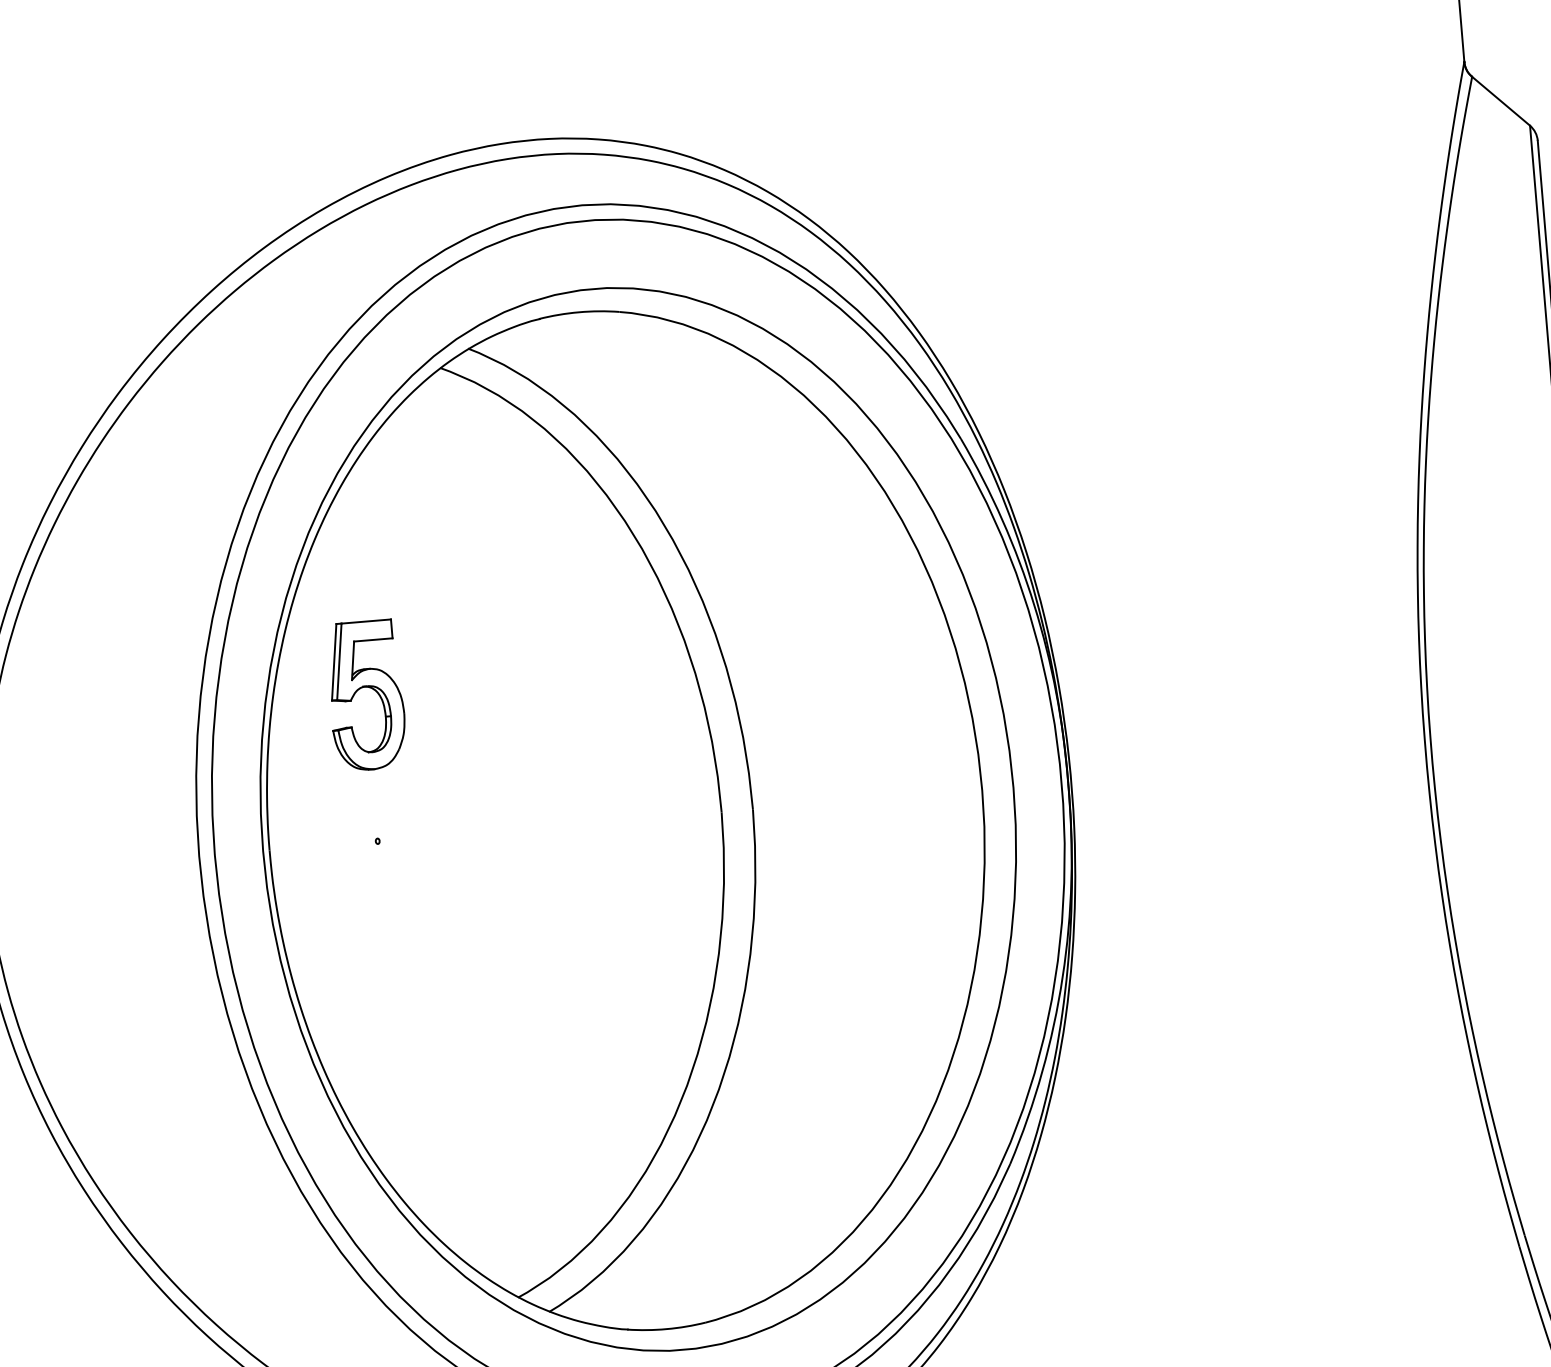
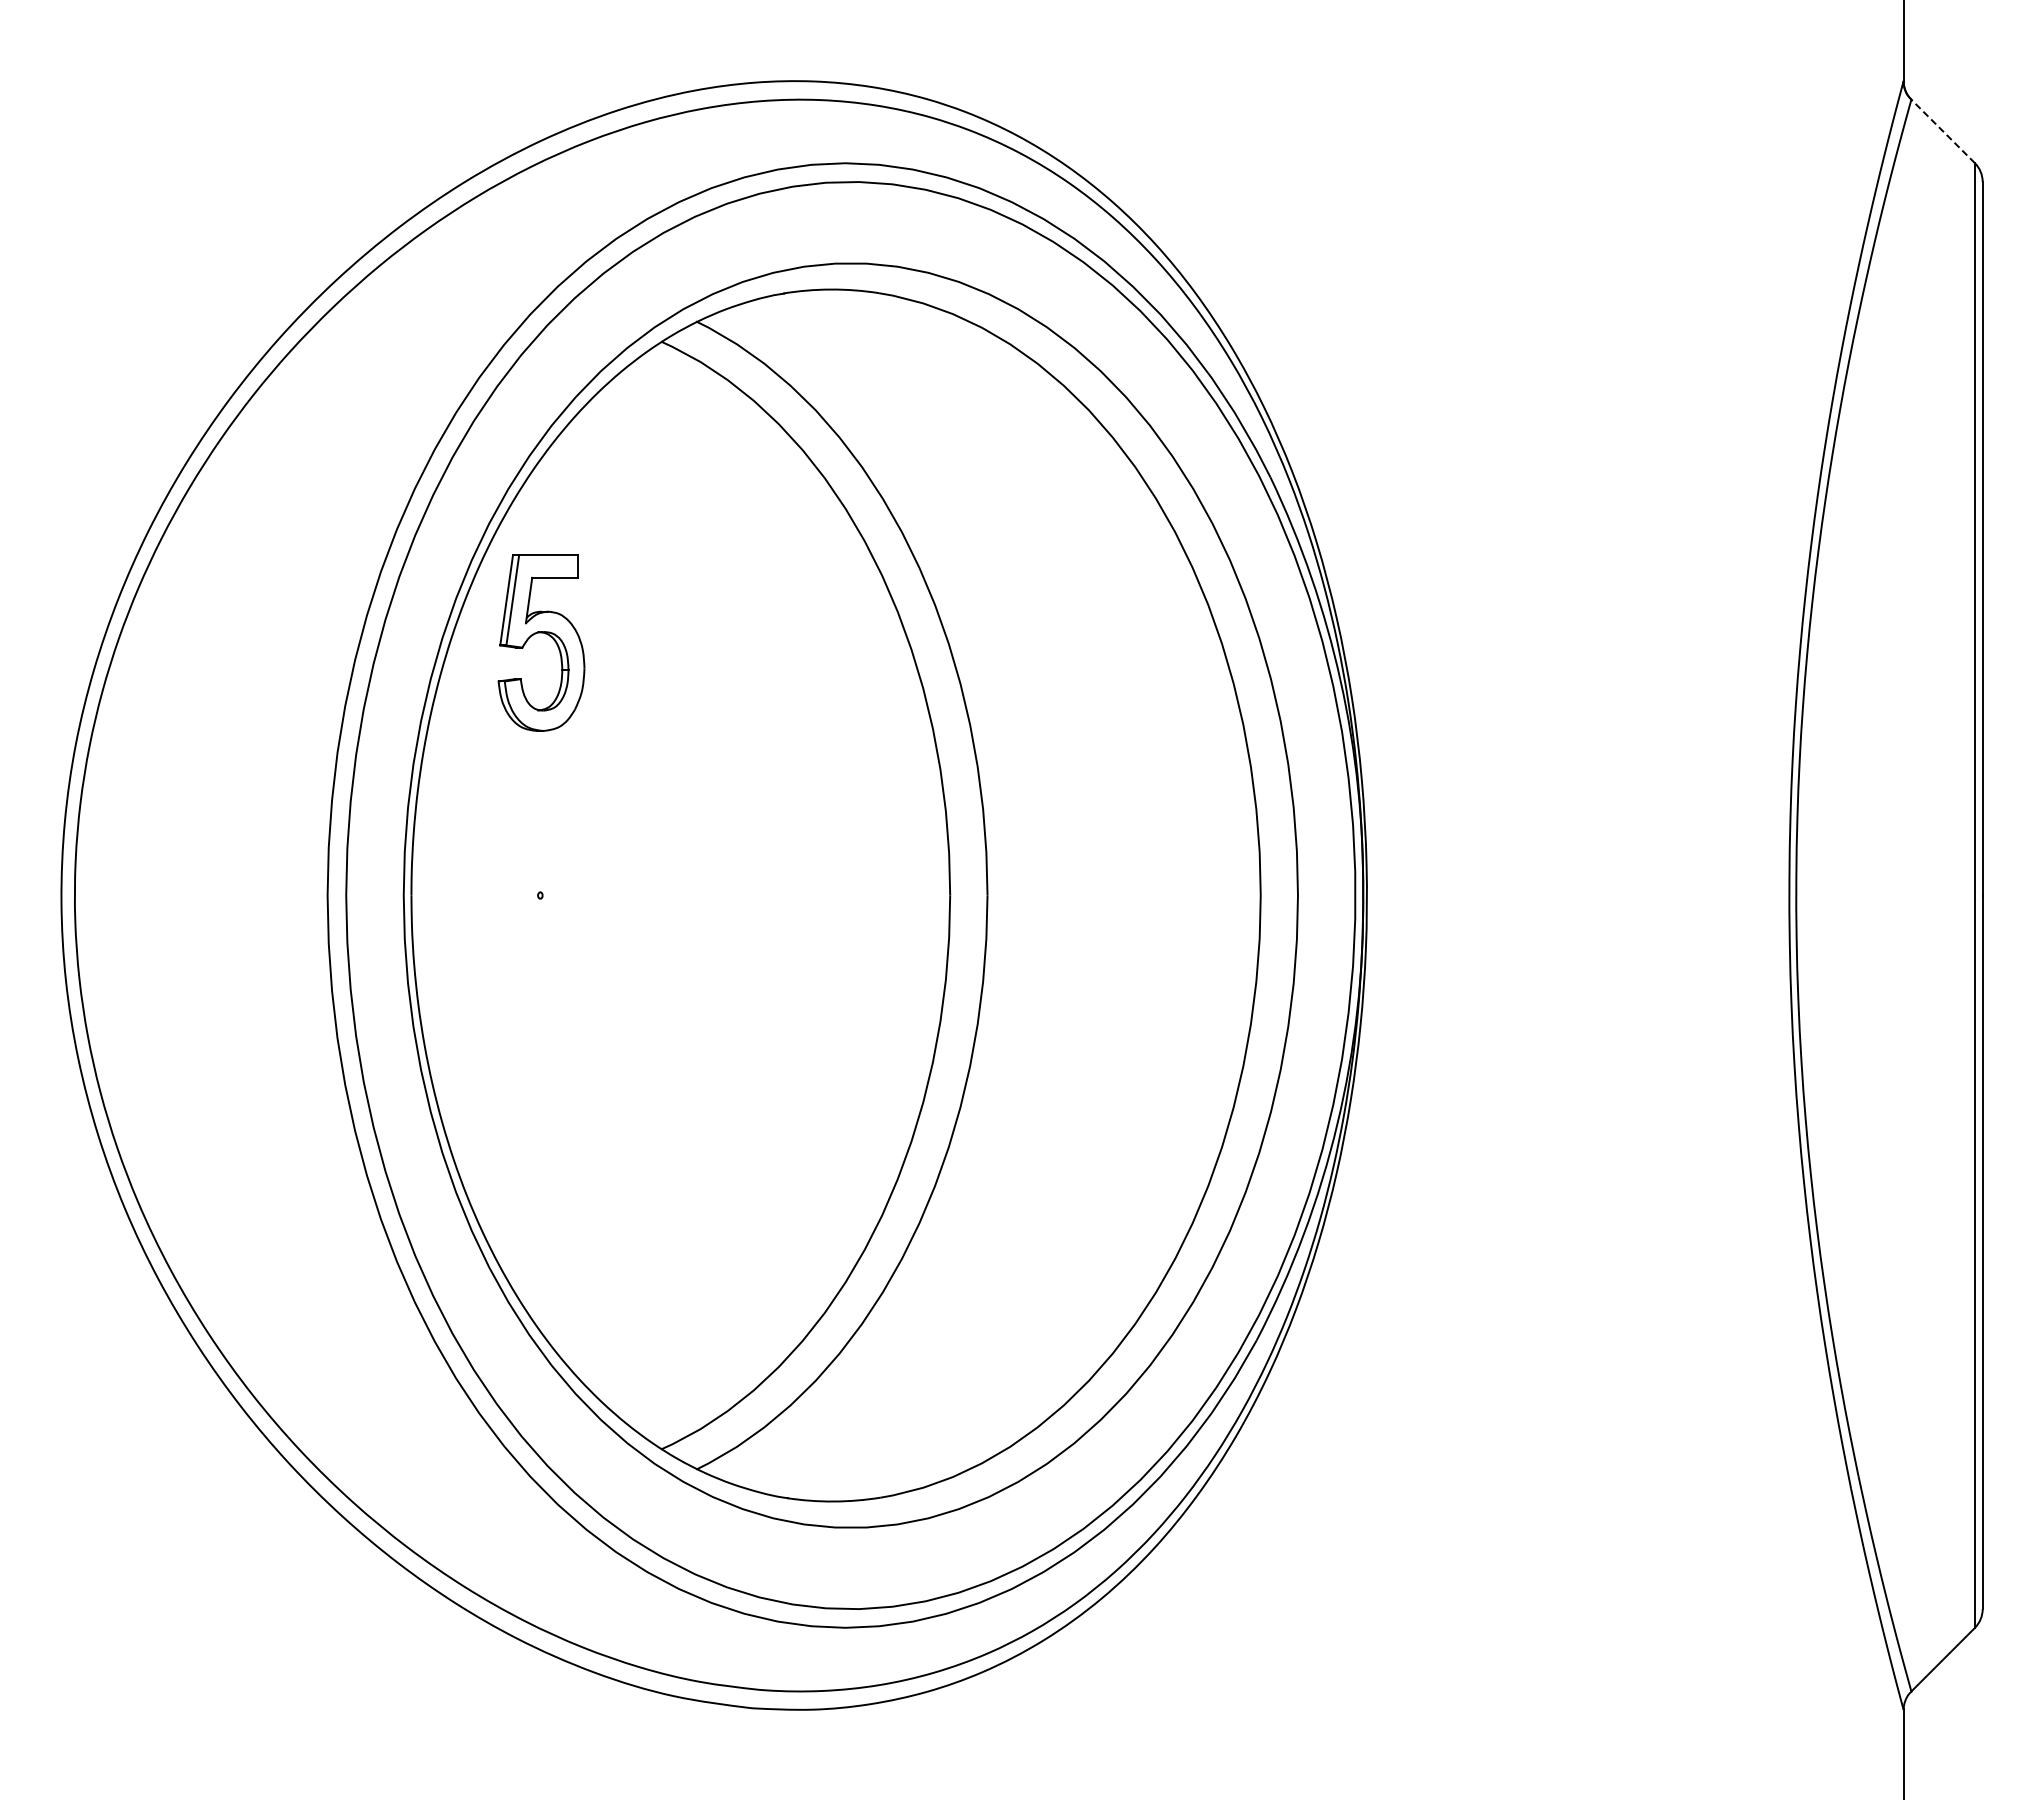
line: (1501, 101) -> (1943, 131), solid -> dashed
part: (369, 688) -> (545, 634), moved

